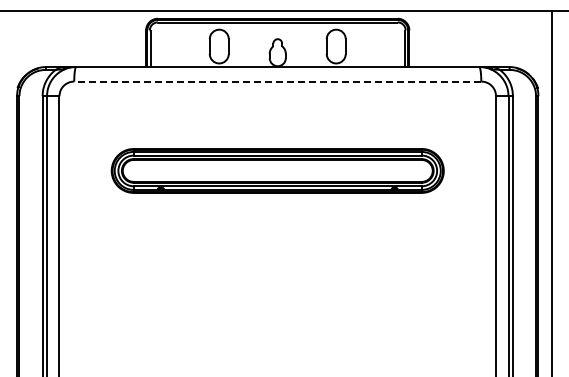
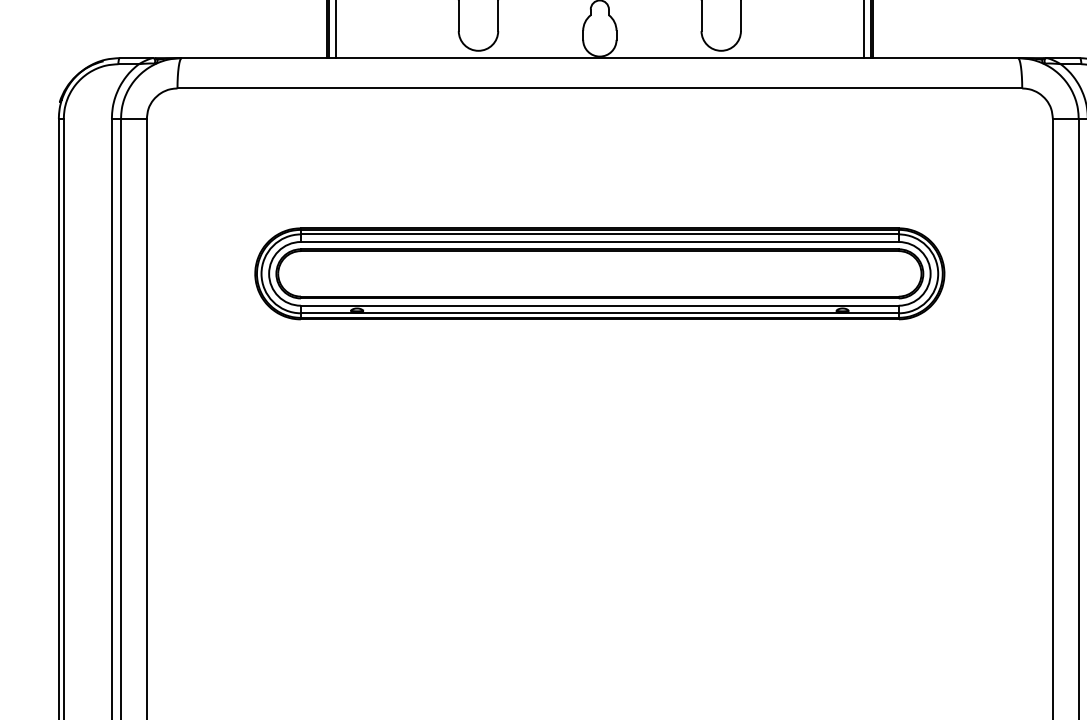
line: (277, 81) -> (599, 88), dashed -> solid

